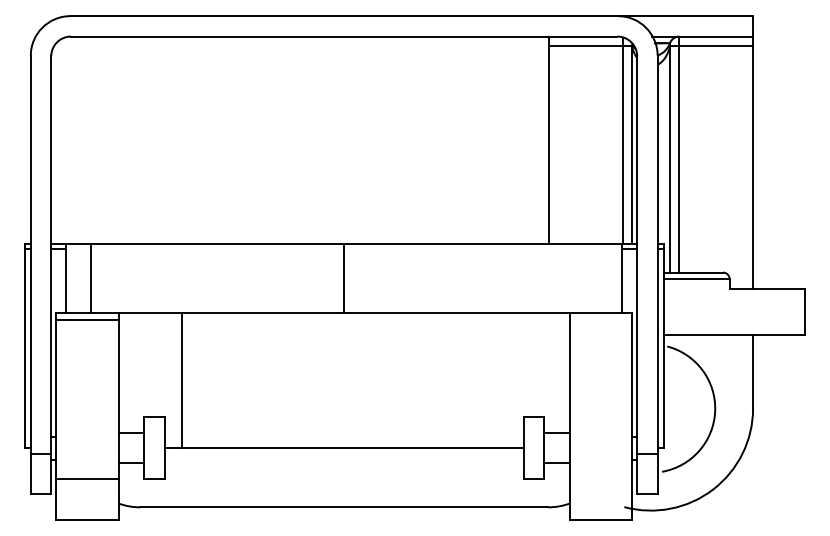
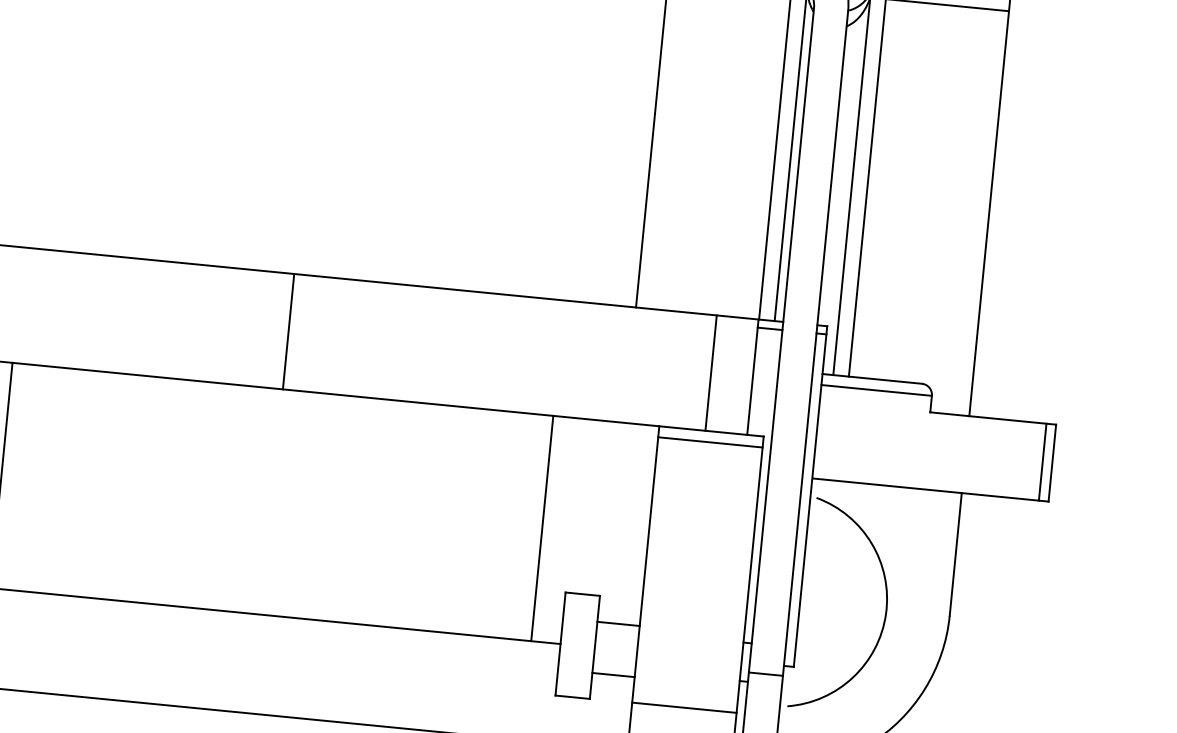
line: (597, 278) -> (711, 373), added
line: (799, 312) -> (1042, 462), added
line: (600, 319) -> (709, 441), added
line: (506, 380) -> (542, 528), added
line: (600, 478) -> (683, 707), added

